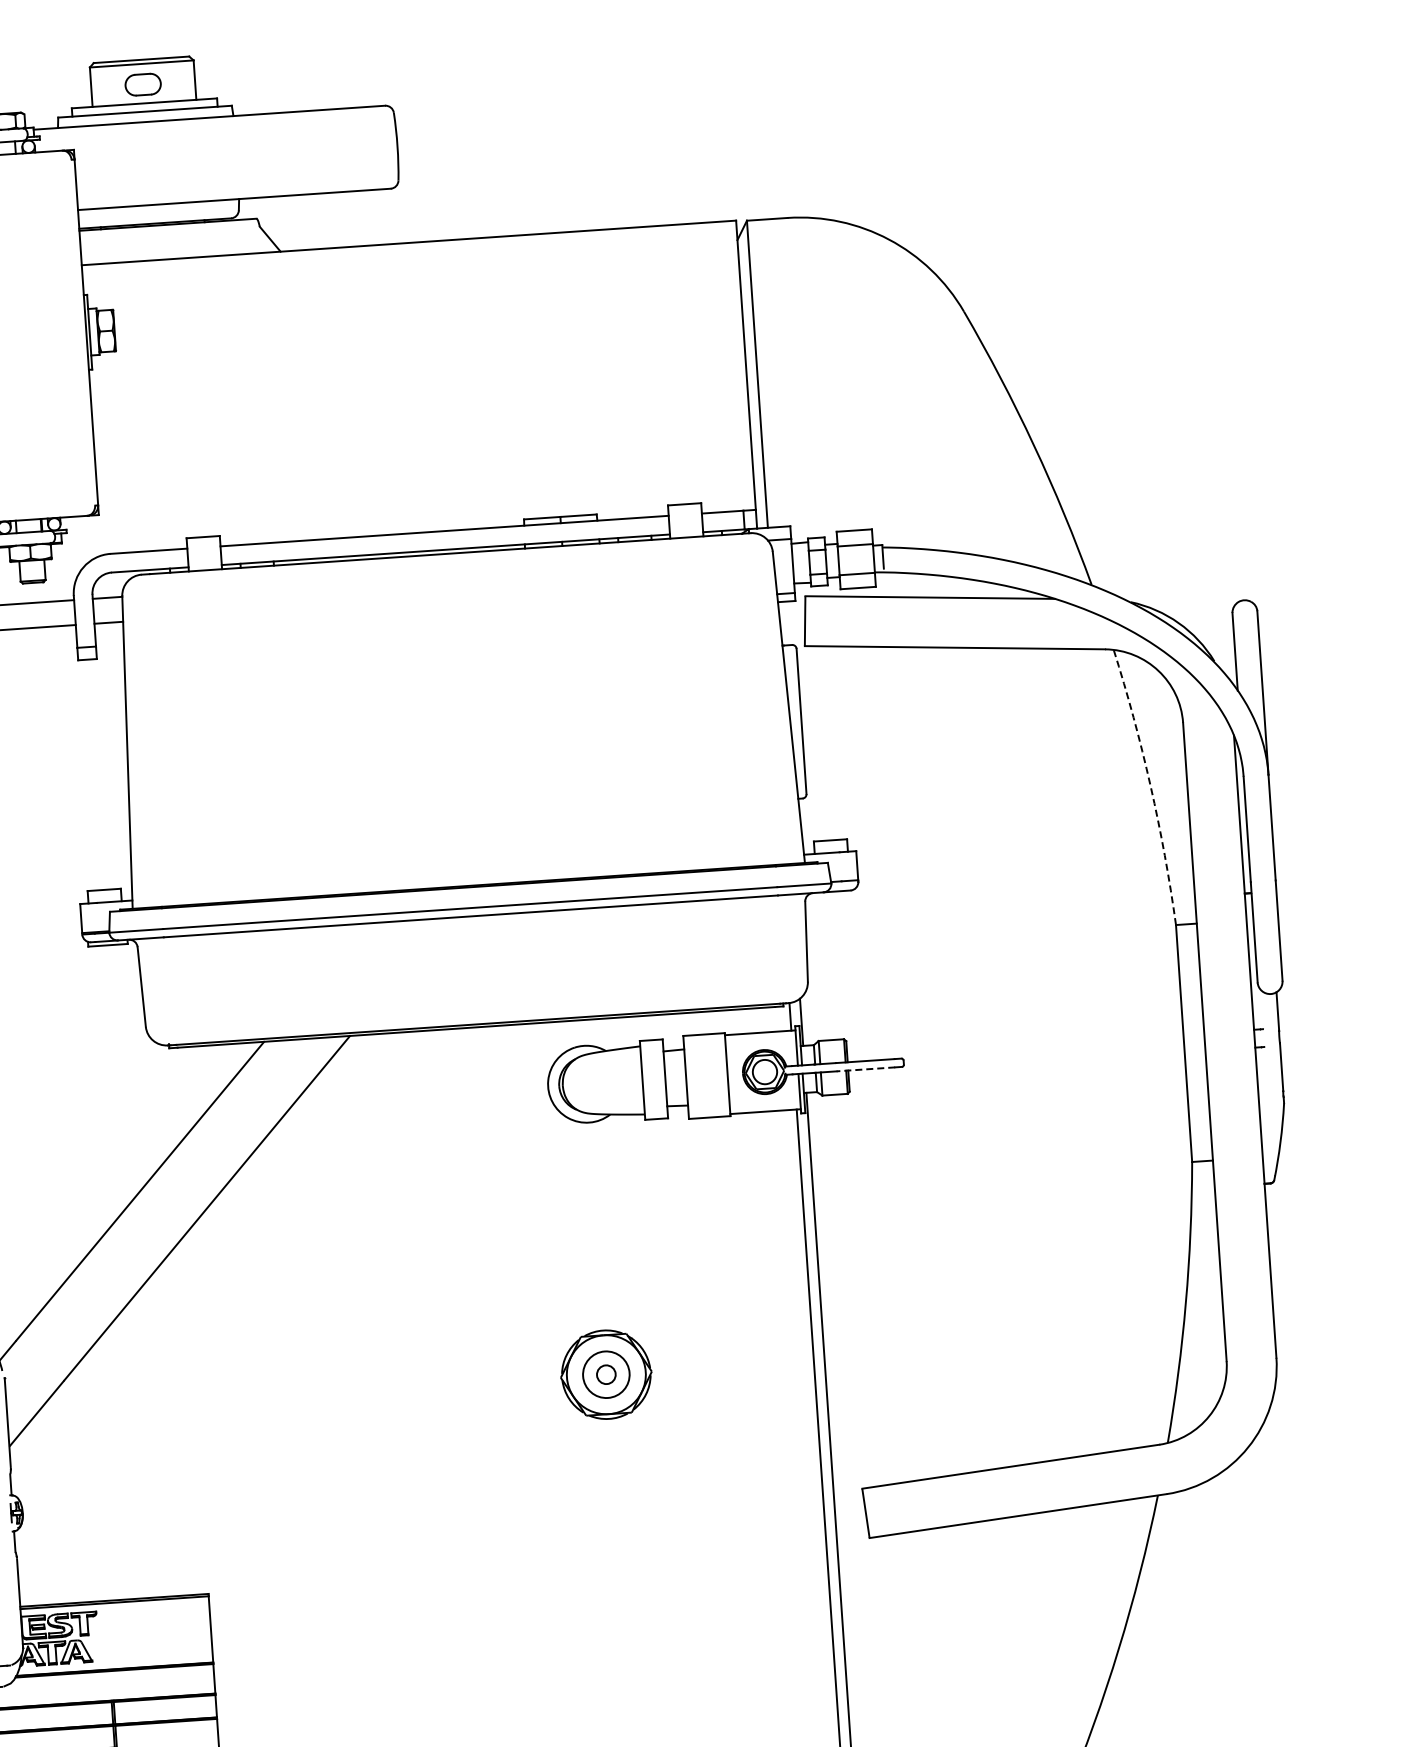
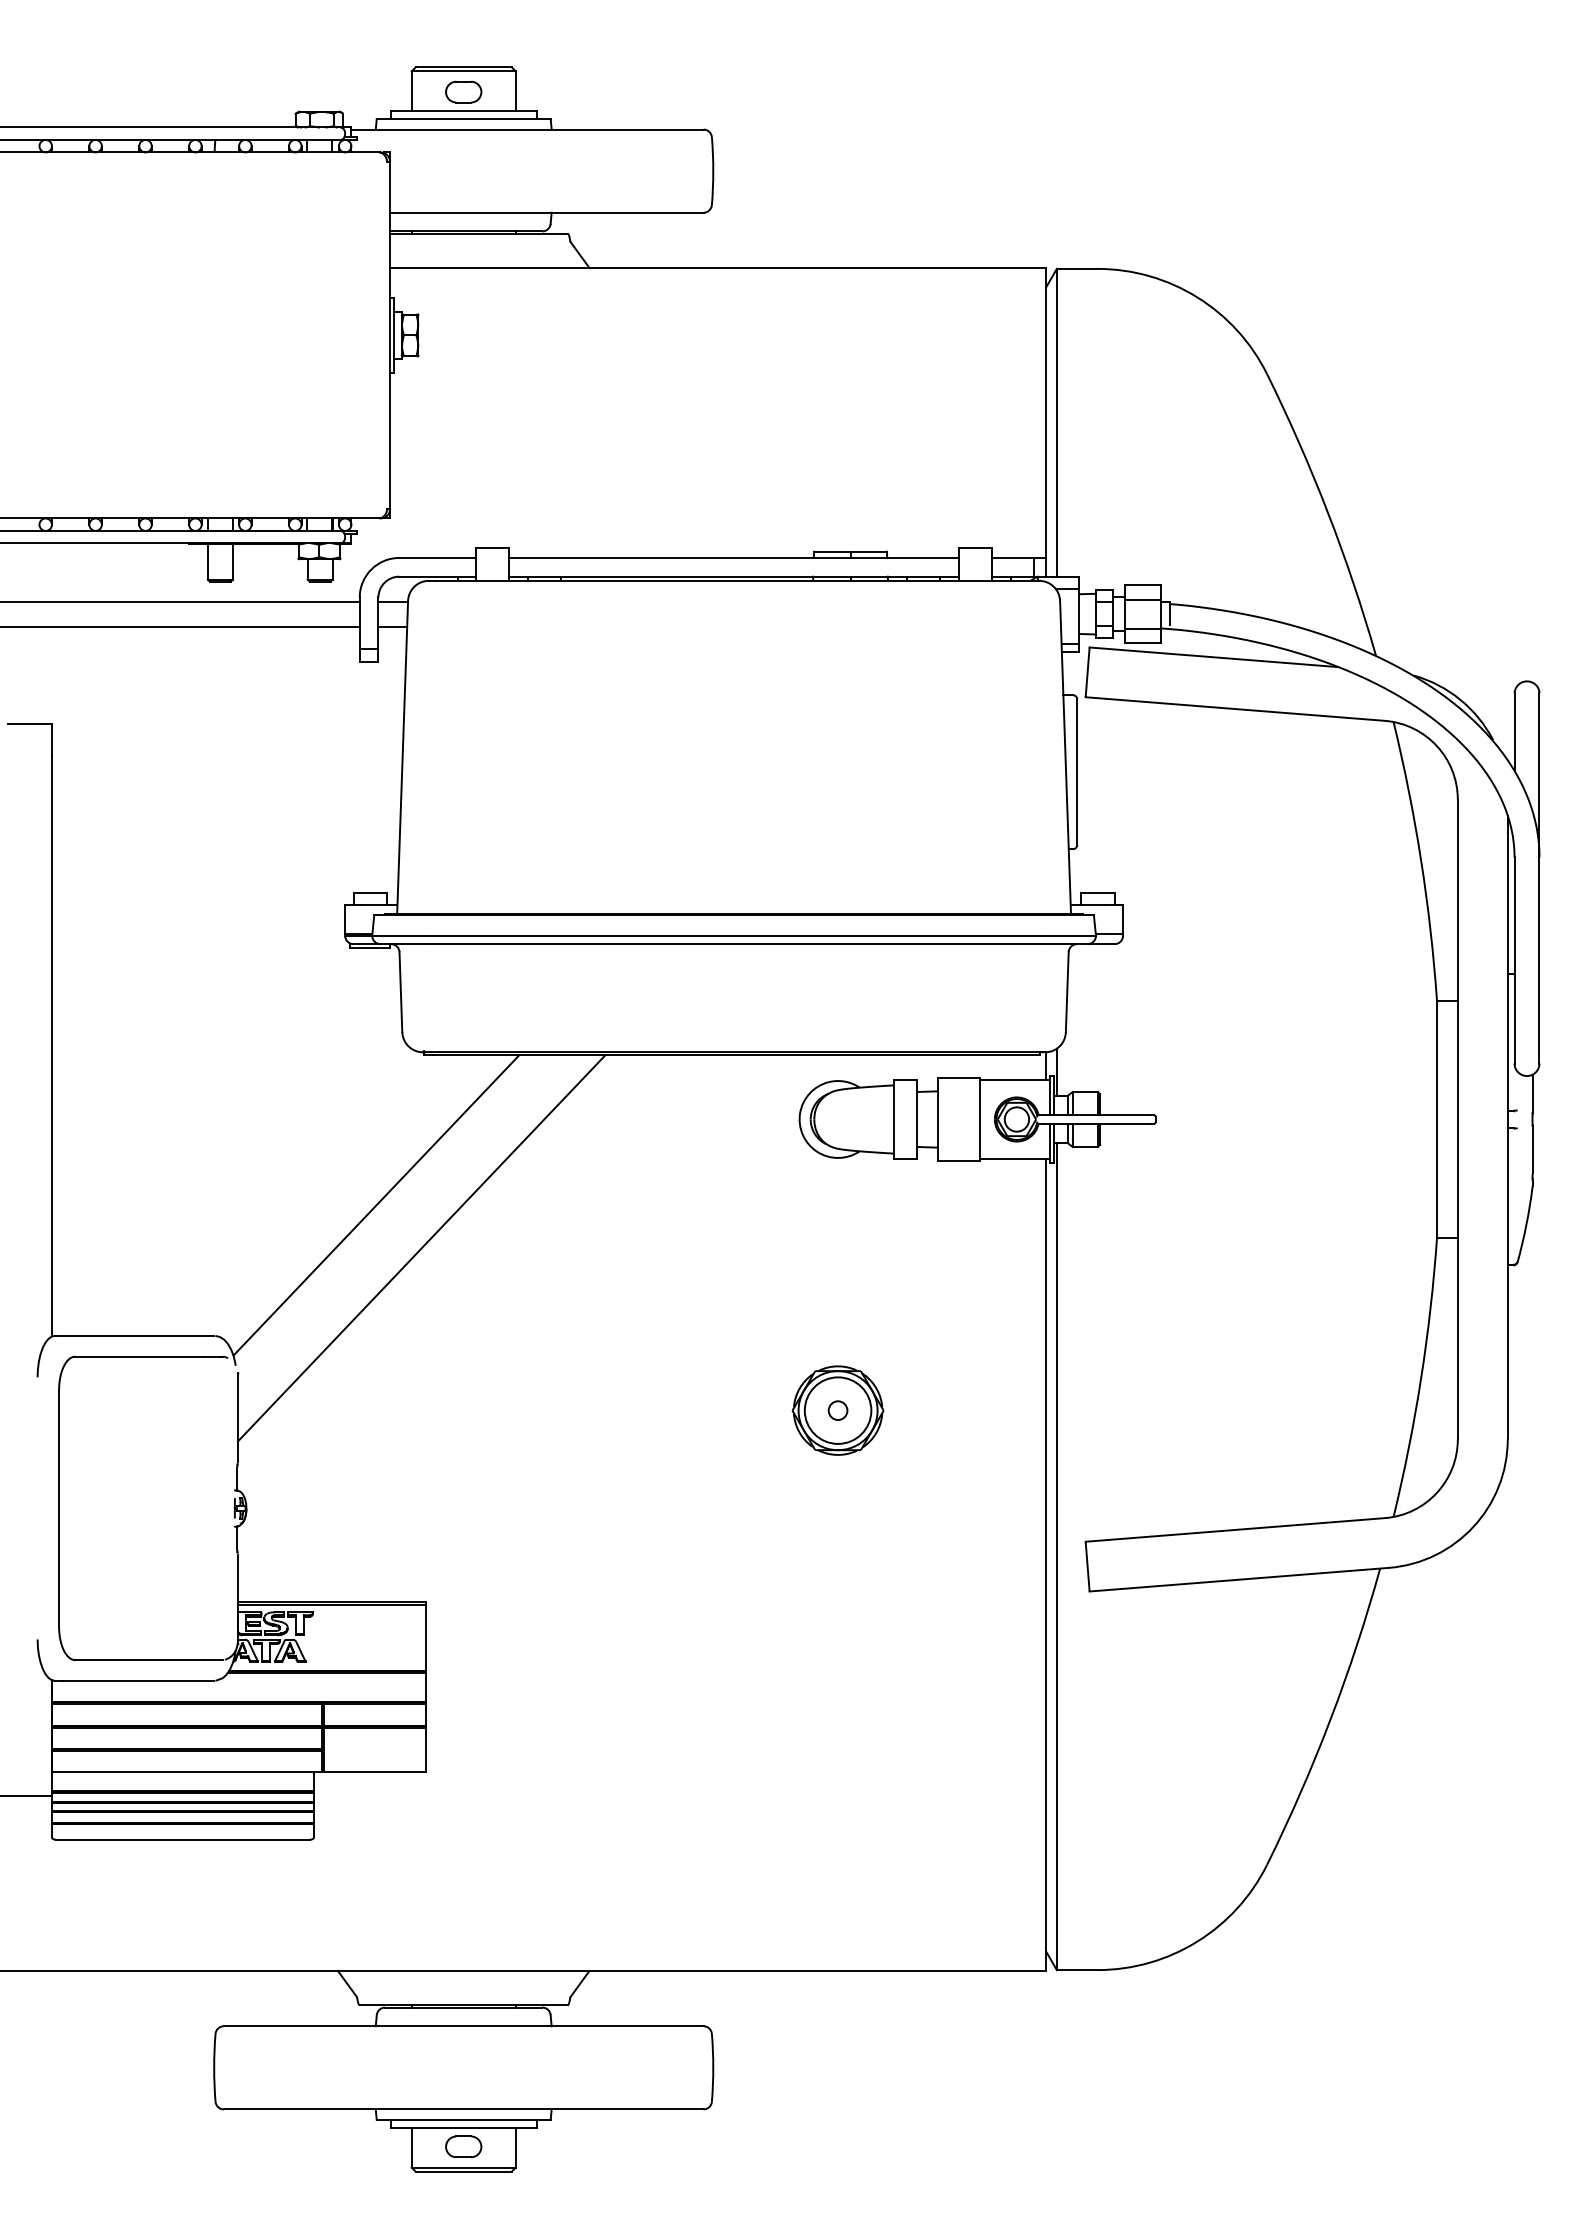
arc: (1151, 786) -> (1421, 860), dashed -> solid
line: (865, 1069) -> (1117, 1123), dashed -> solid
circle: (605, 1374) -> (837, 1410), size x1.43

